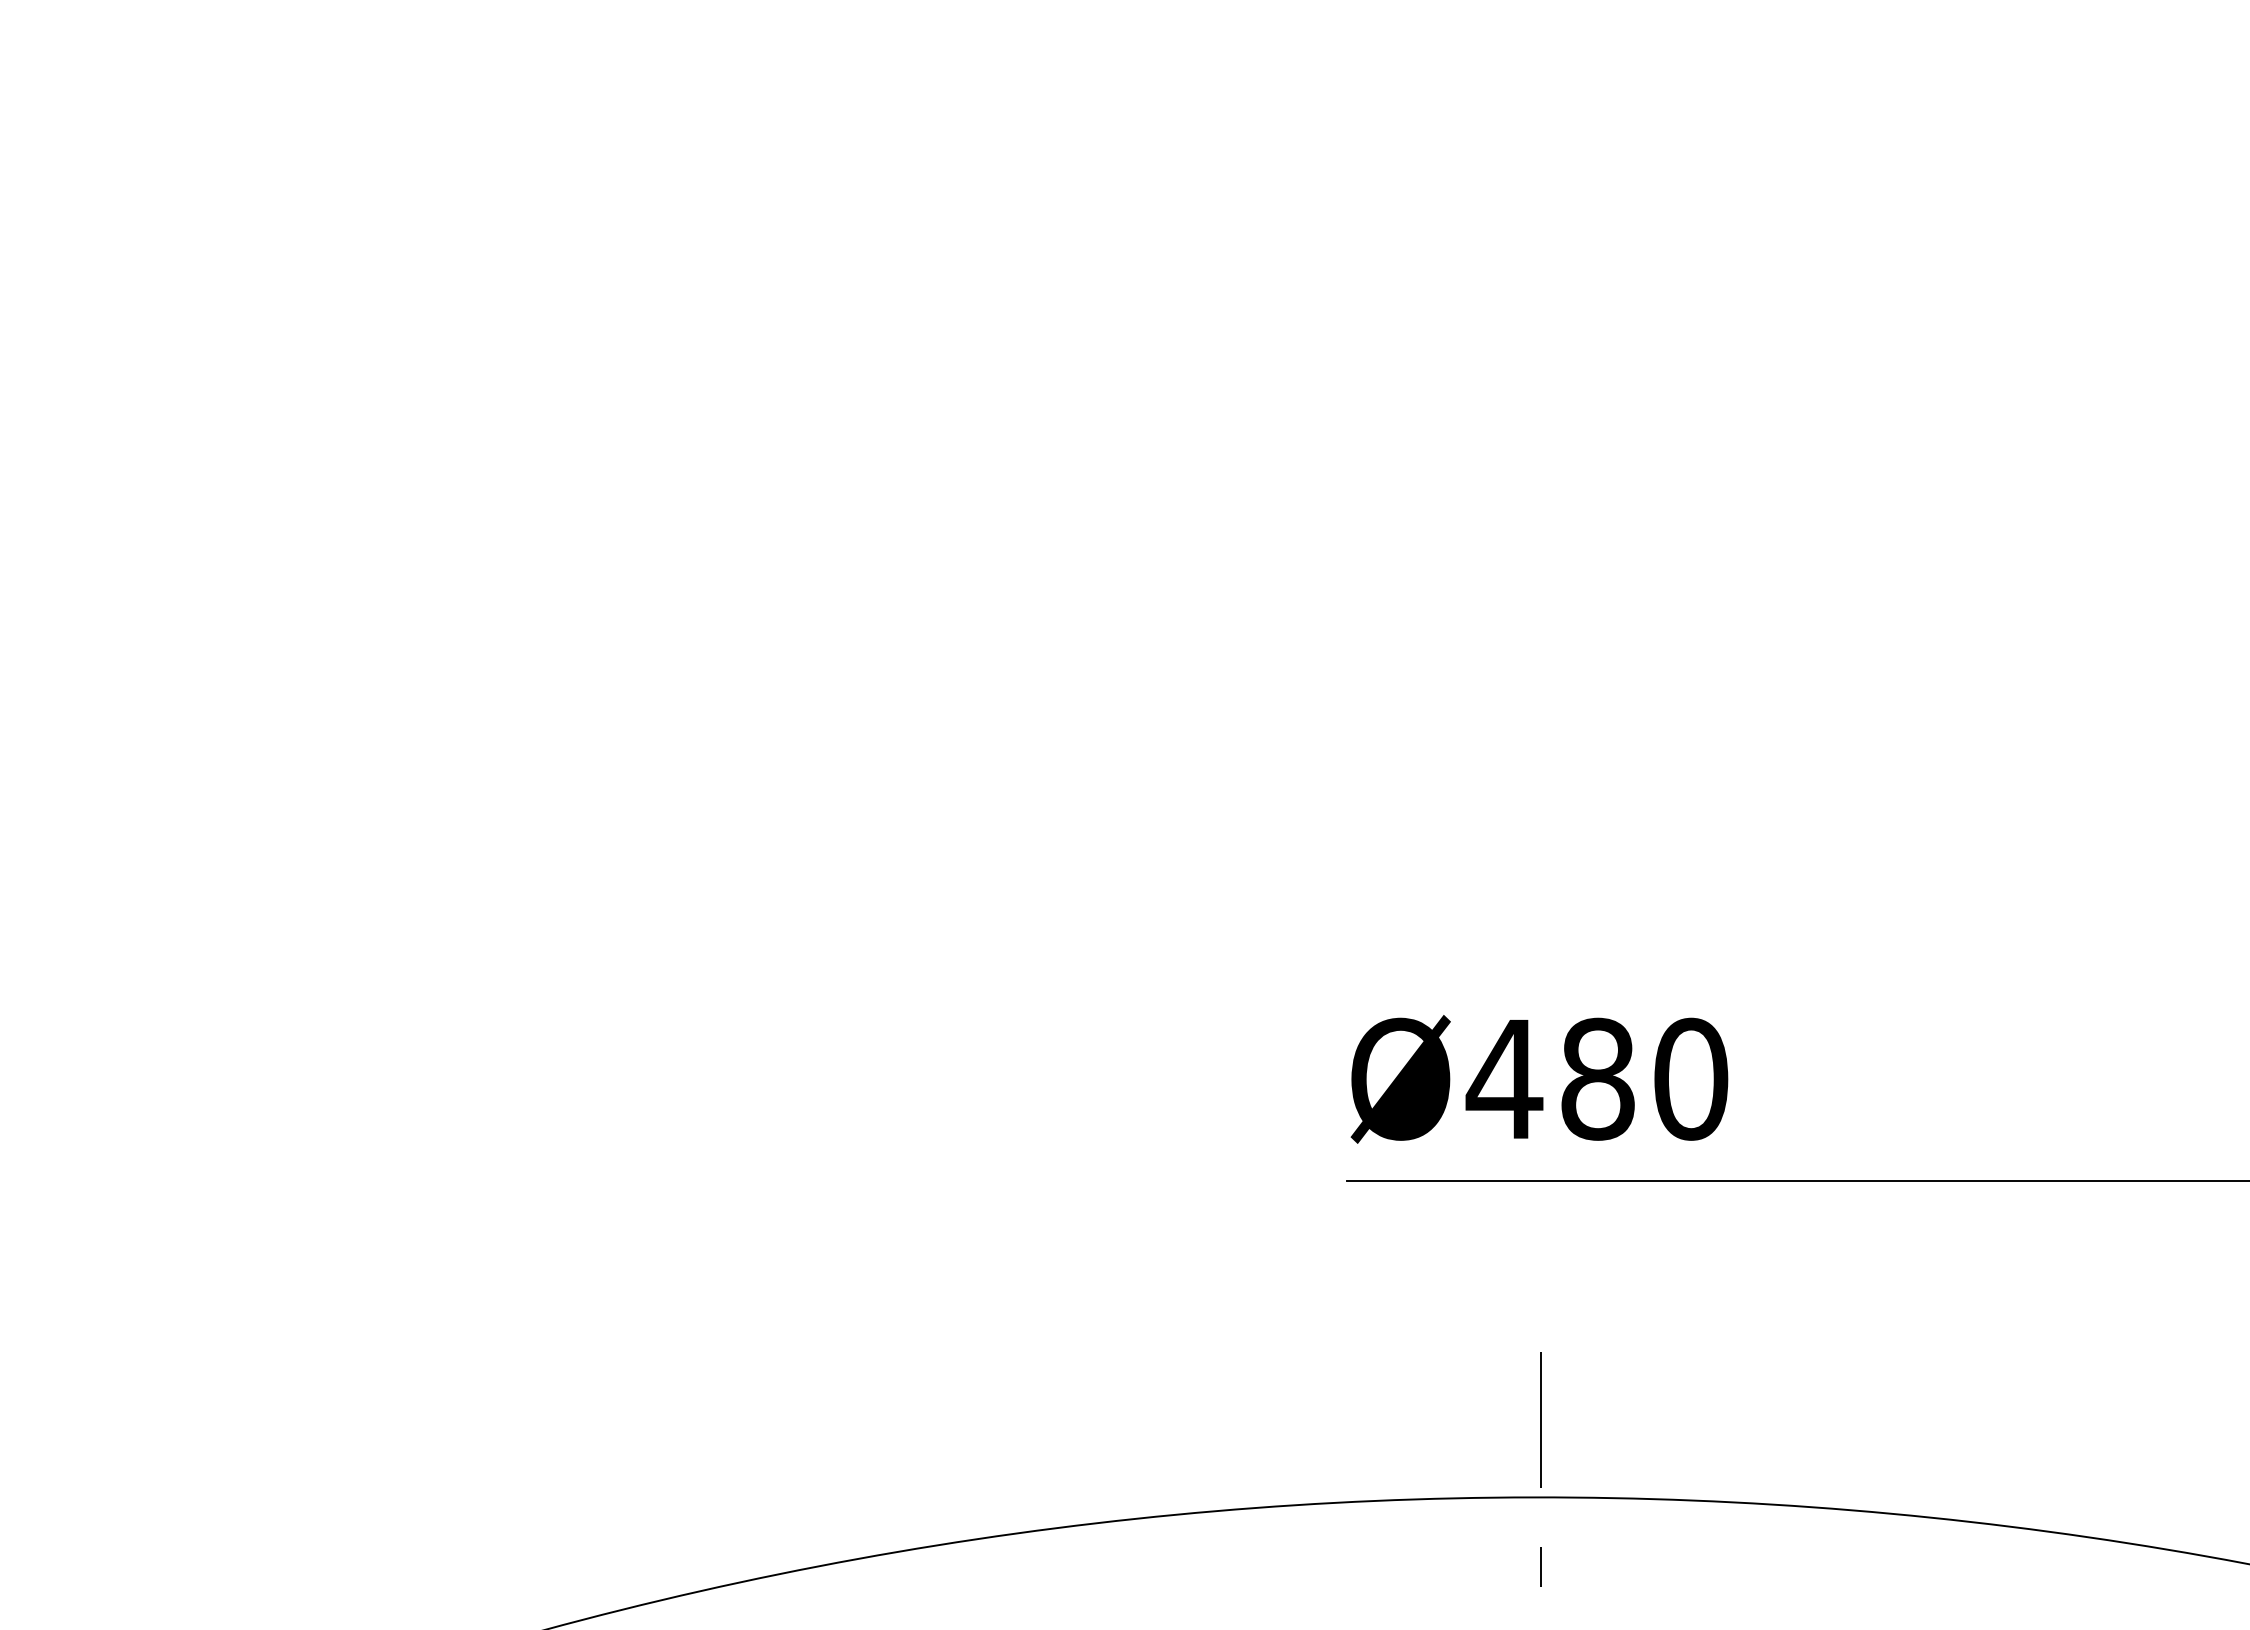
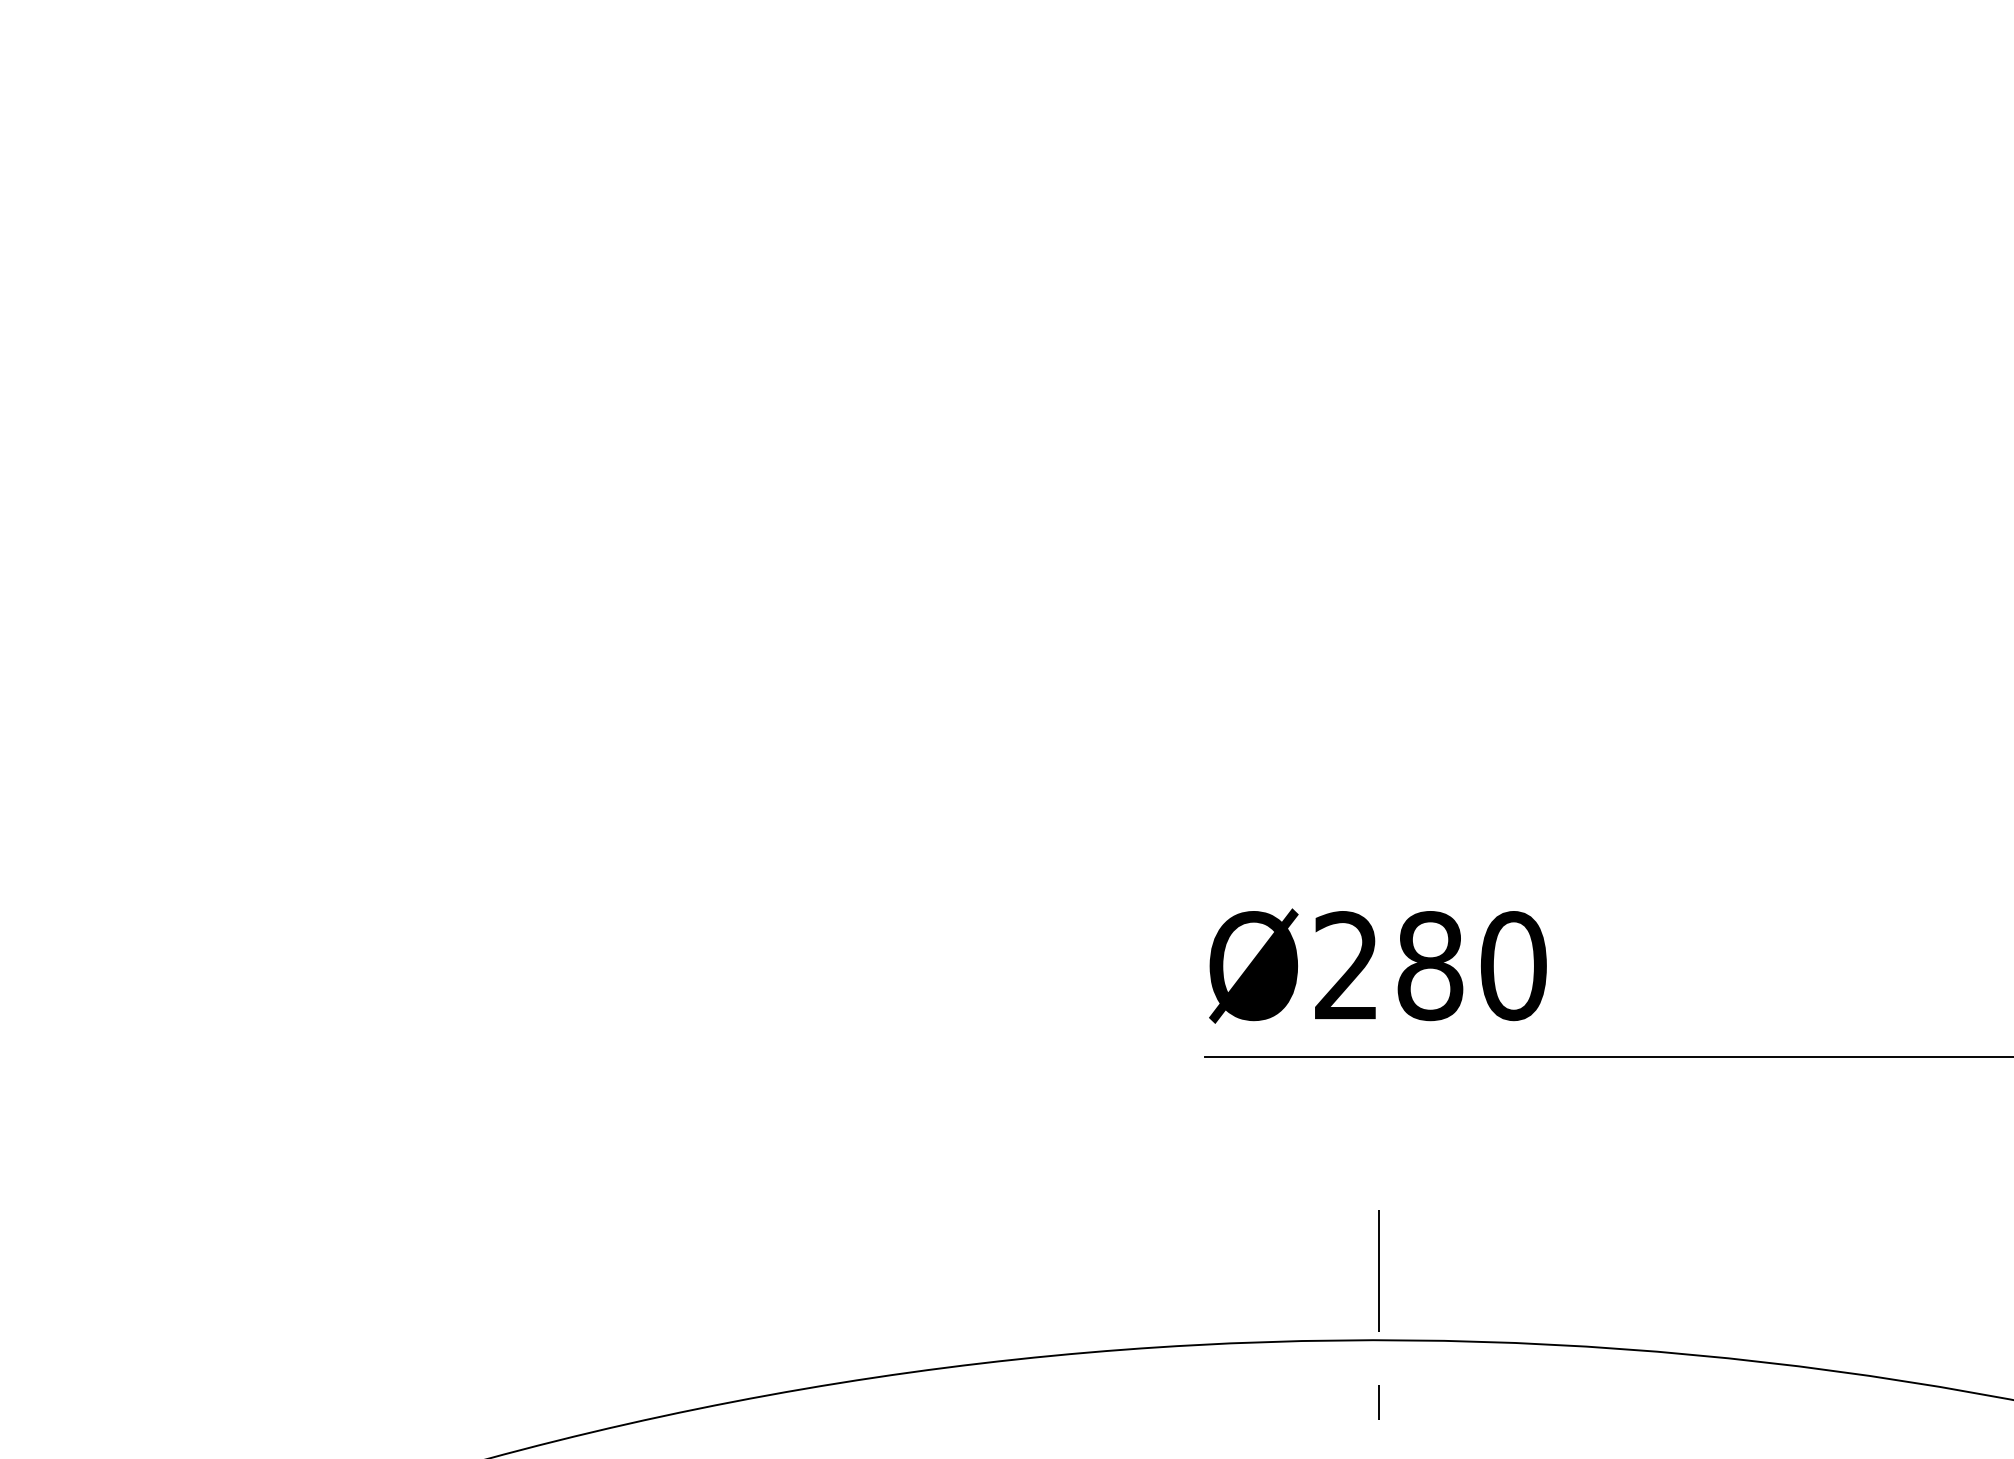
text: (1504, 1077) -> (1346, 964), Ø480 -> Ø280

